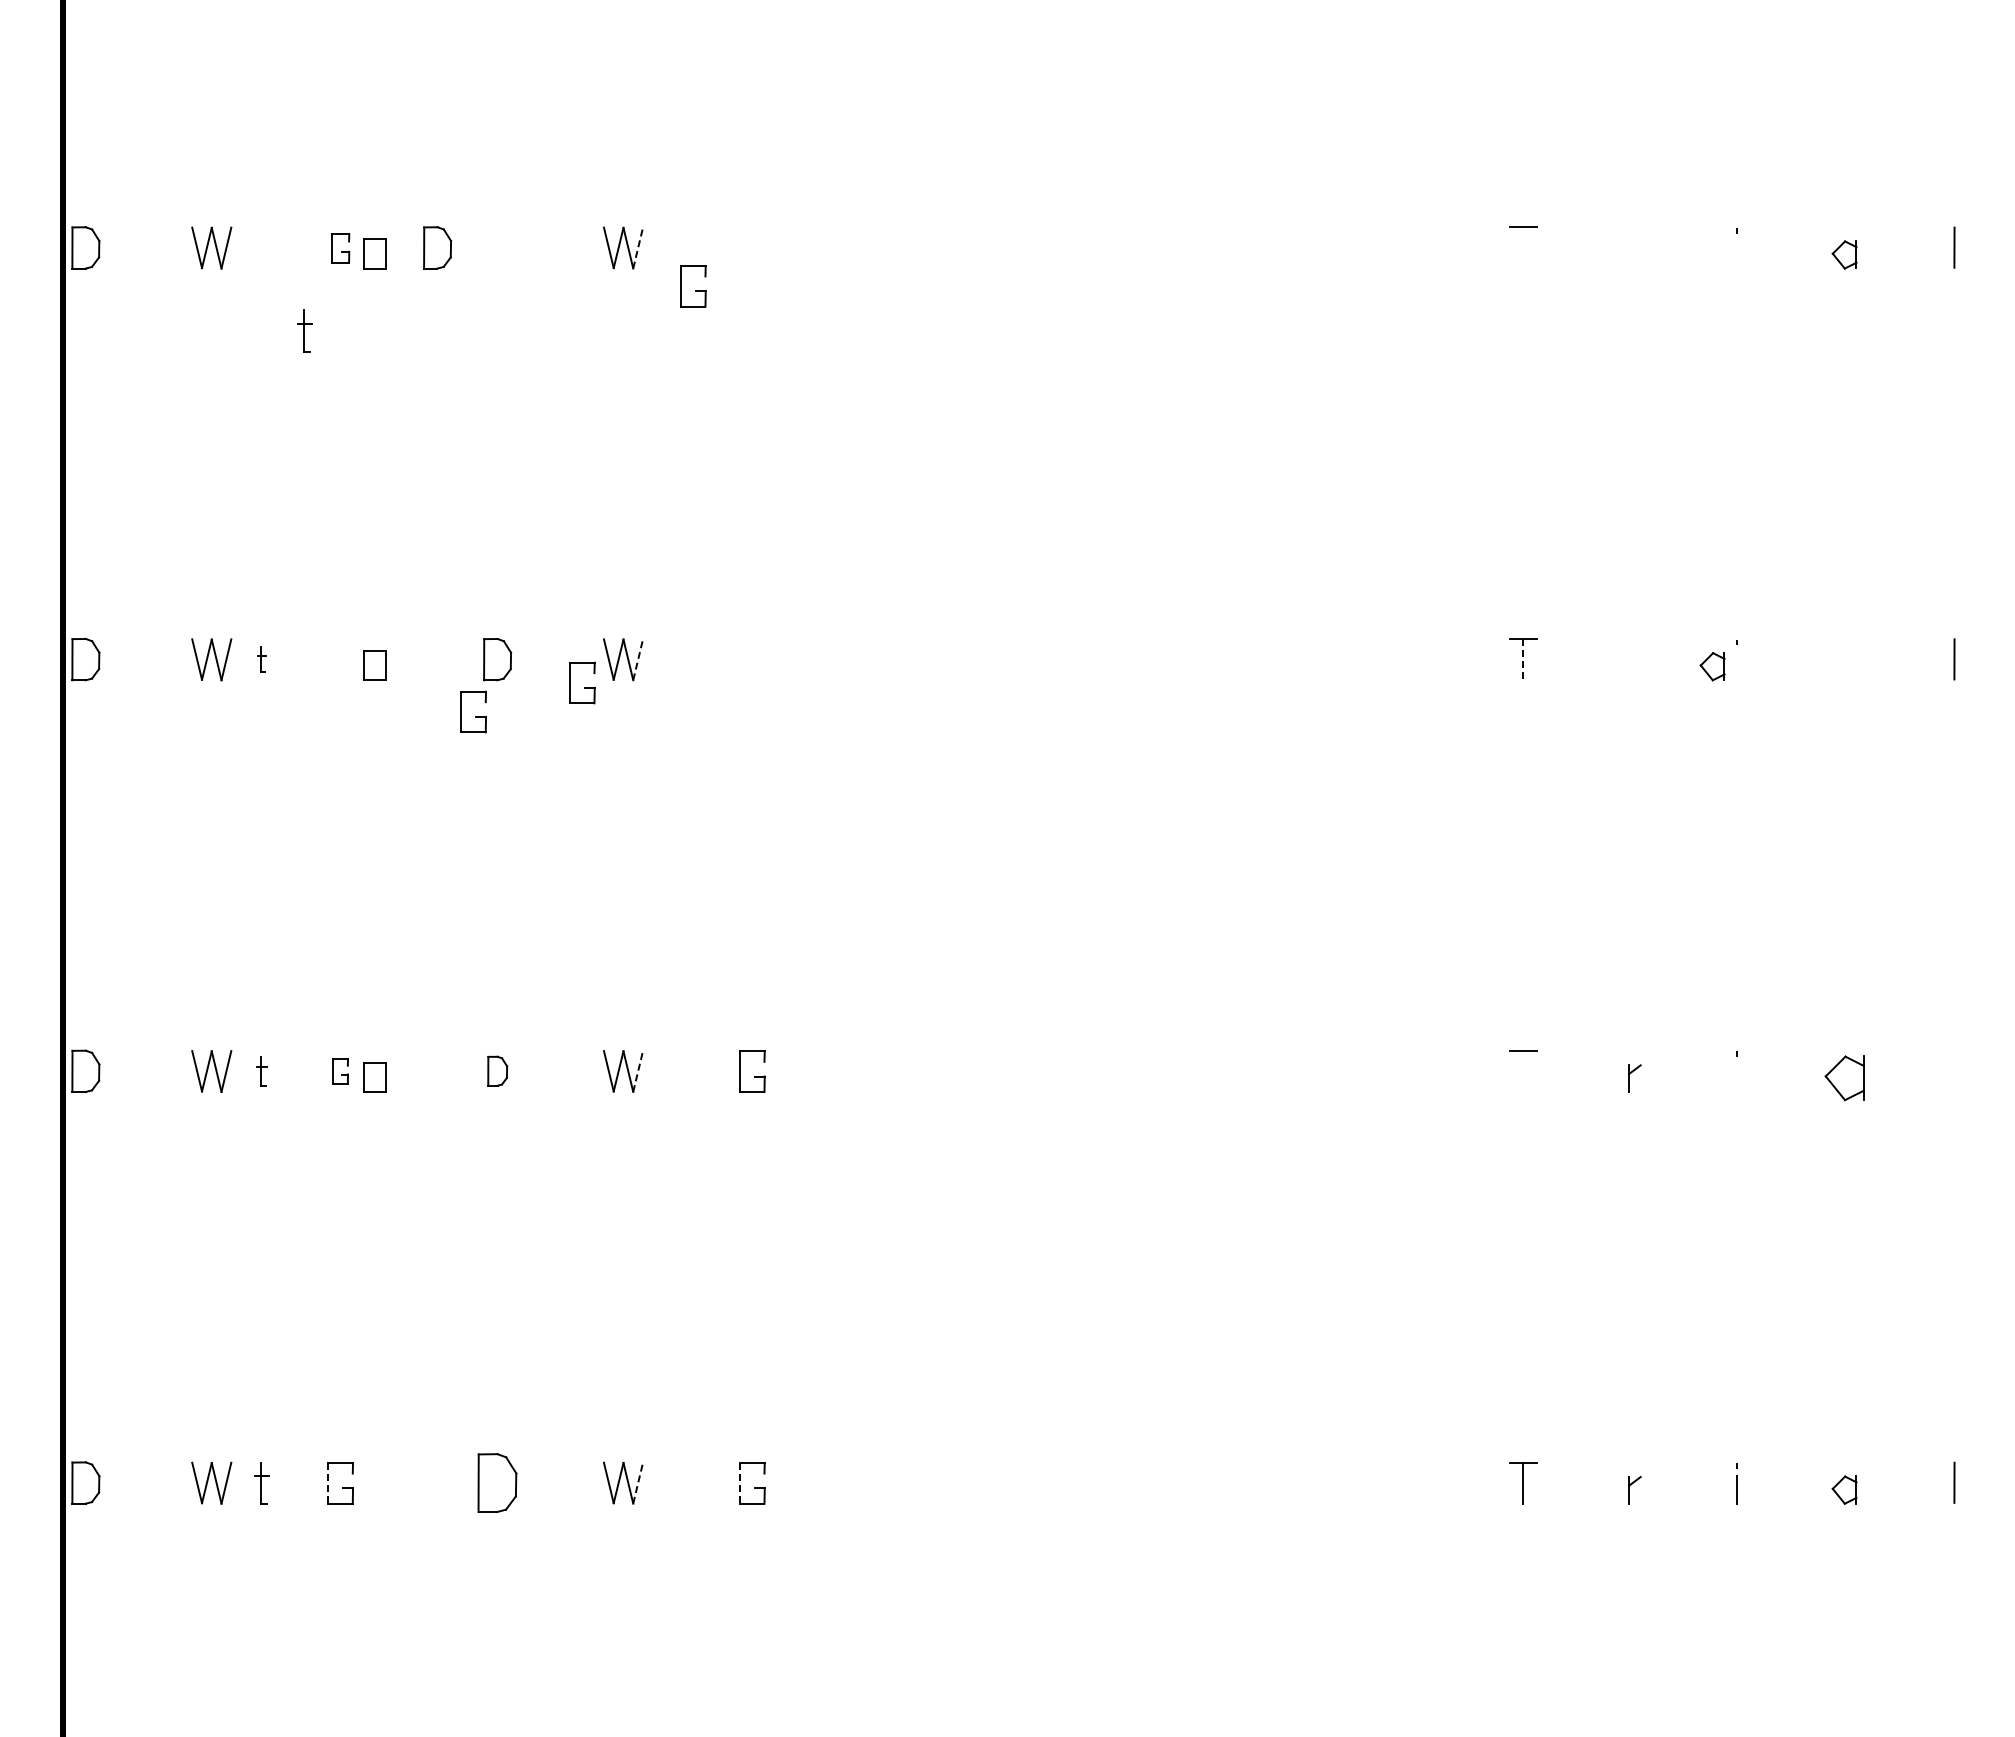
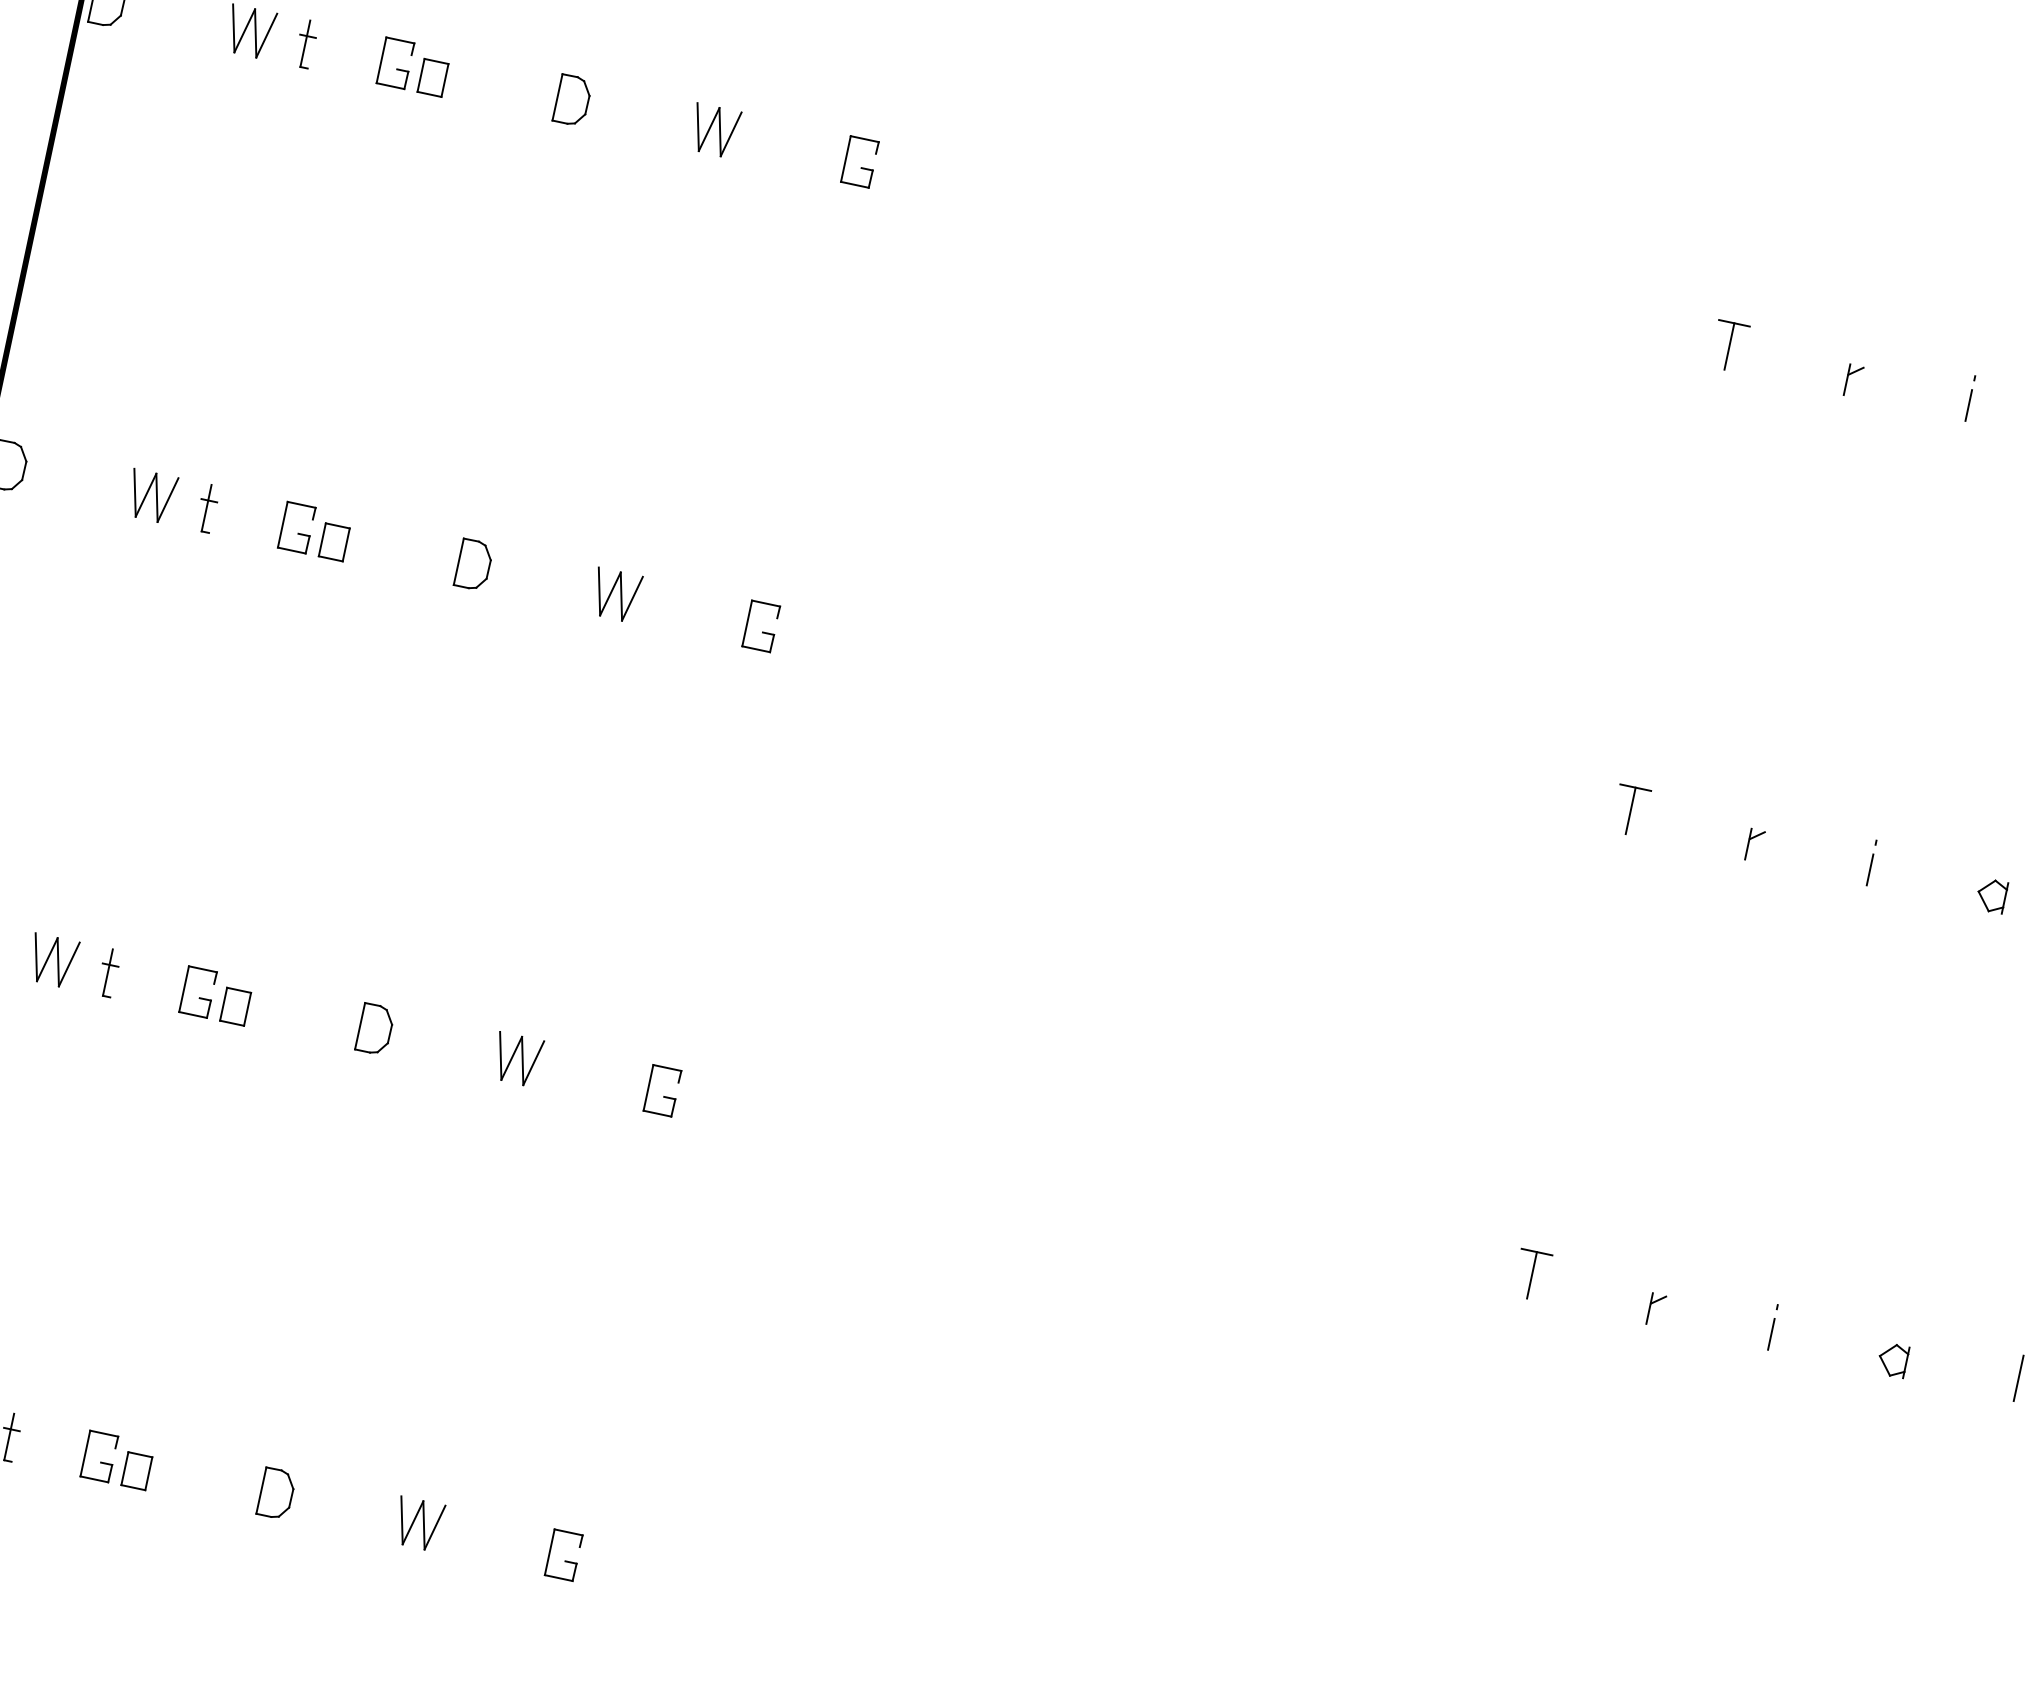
part: (437, 247) -> (572, 100), moved
line: (638, 247) -> (731, 133), dashed -> solid
line: (1523, 247) -> (1730, 345), added
part: (340, 248) -> (395, 63), size x1.43
part: (1634, 254) -> (1853, 380), added
line: (1736, 254) -> (1968, 404), added
part: (693, 286) -> (860, 162), moved
part: (304, 330) -> (306, 43), moved
part: (261, 659) -> (207, 508), size x1.67
line: (638, 659) -> (632, 598), dashed -> solid
line: (1523, 659) -> (1631, 810), dashed -> solid
part: (1634, 666) -> (1754, 845), added
part: (1712, 666) -> (1991, 895), moved
line: (1736, 666) -> (1869, 869), added
part: (582, 682) -> (761, 625), moved
part: (473, 711) -> (296, 527), moved
part: (497, 1070) -> (375, 1028), size x1.43
part: (261, 1071) -> (108, 972), size x1.43
part: (340, 1071) -> (198, 991), size x1.67
line: (638, 1071) -> (534, 1063), dashed -> solid
line: (1523, 1071) -> (1532, 1275), added
line: (1954, 1071) -> (2018, 1378), added
line: (1736, 1078) -> (1771, 1334), added
part: (1844, 1078) -> (1892, 1360), size x0.62
part: (497, 1482) -> (276, 1493), size x0.71
line: (638, 1482) -> (435, 1526), dashed -> solid
line: (328, 1483) -> (85, 1453), dashed -> solid
line: (739, 1483) -> (549, 1552), dashed -> solid
part: (374, 1489) -> (136, 1471), added

